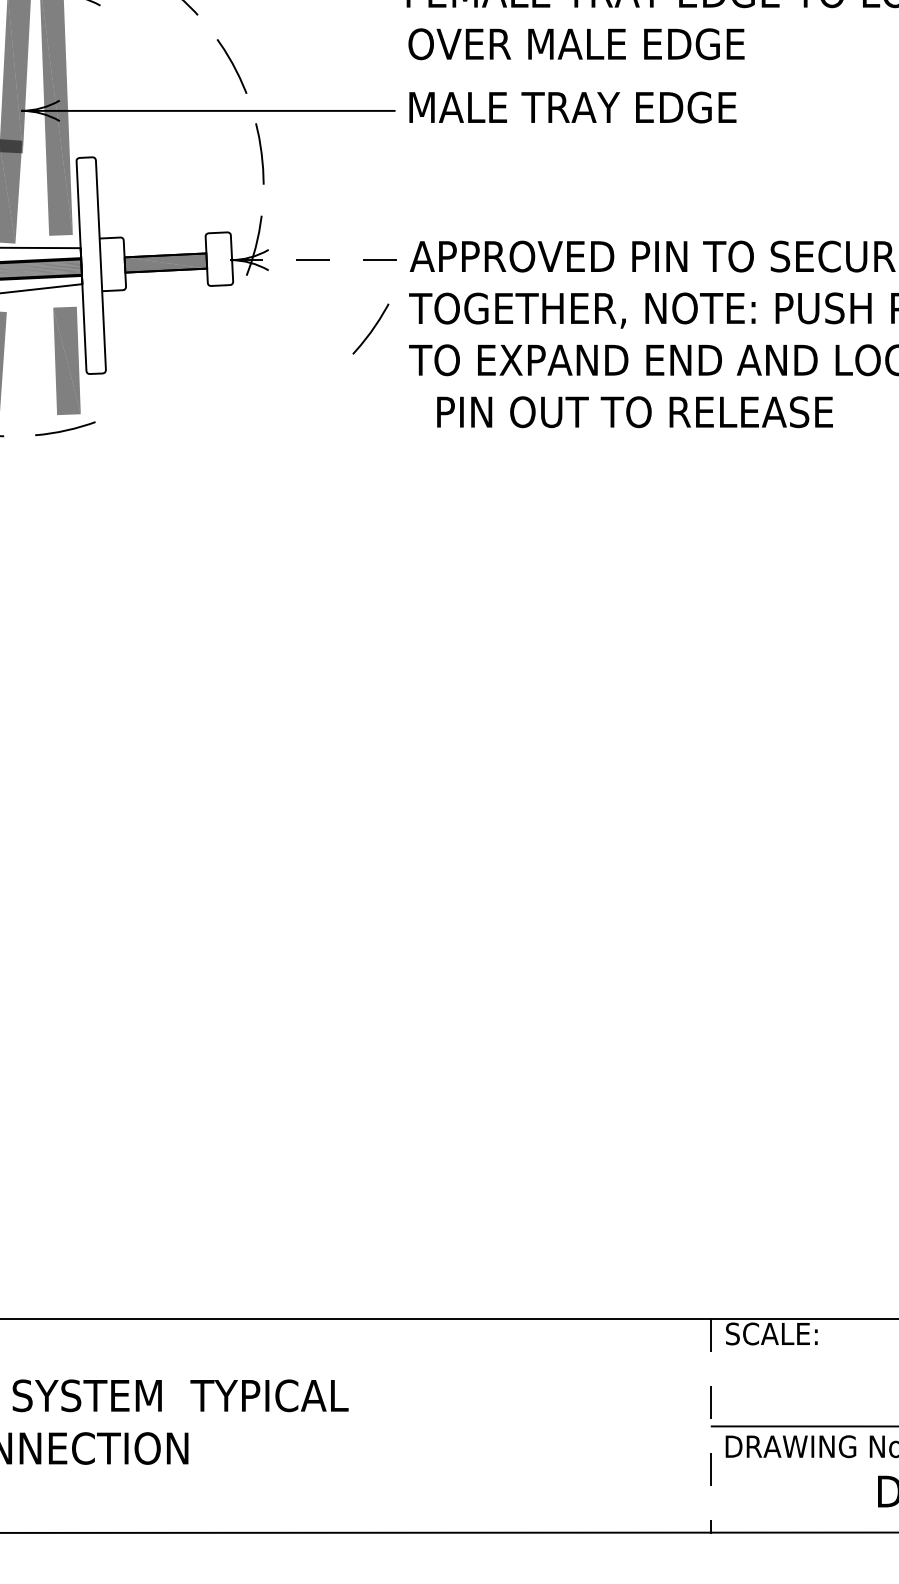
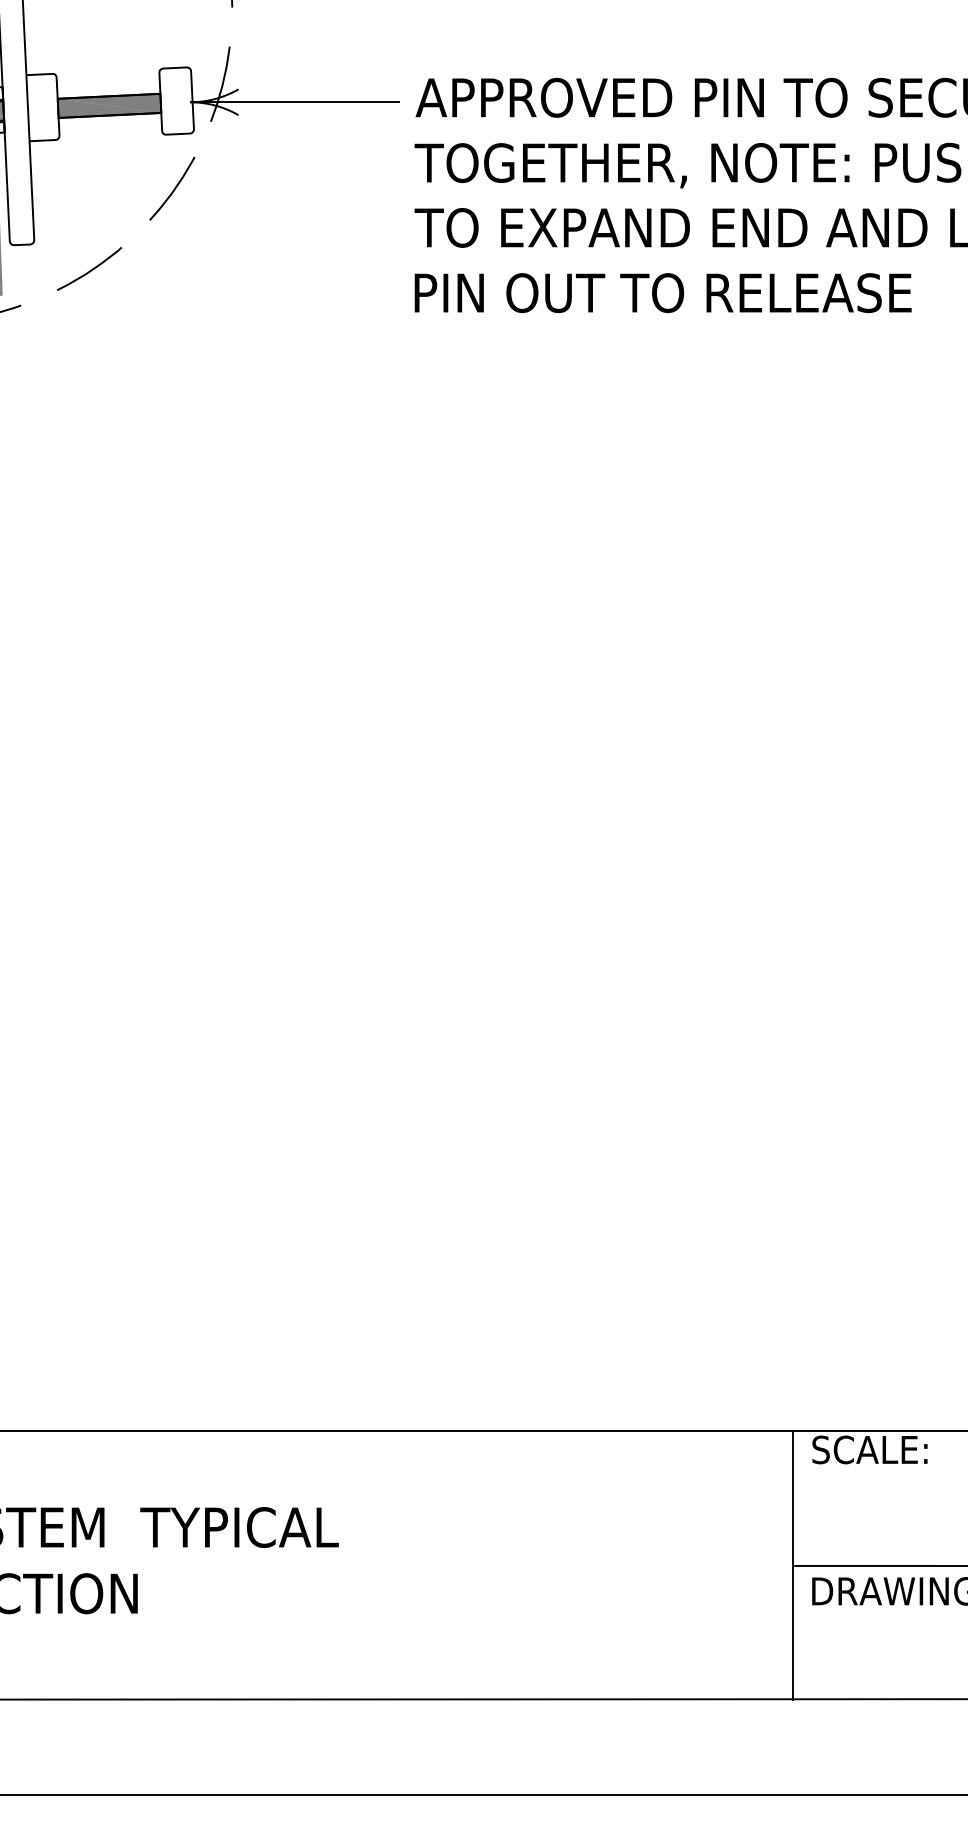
line: (313, 260) -> (294, 102), dashed -> solid
curve: (371, 329) -> (173, 189), moved
curve: (150, 393) -> (90, 269), added
text: (634, 412) -> (662, 293), moved
line: (710, 1426) -> (793, 1566), dashed -> solid

